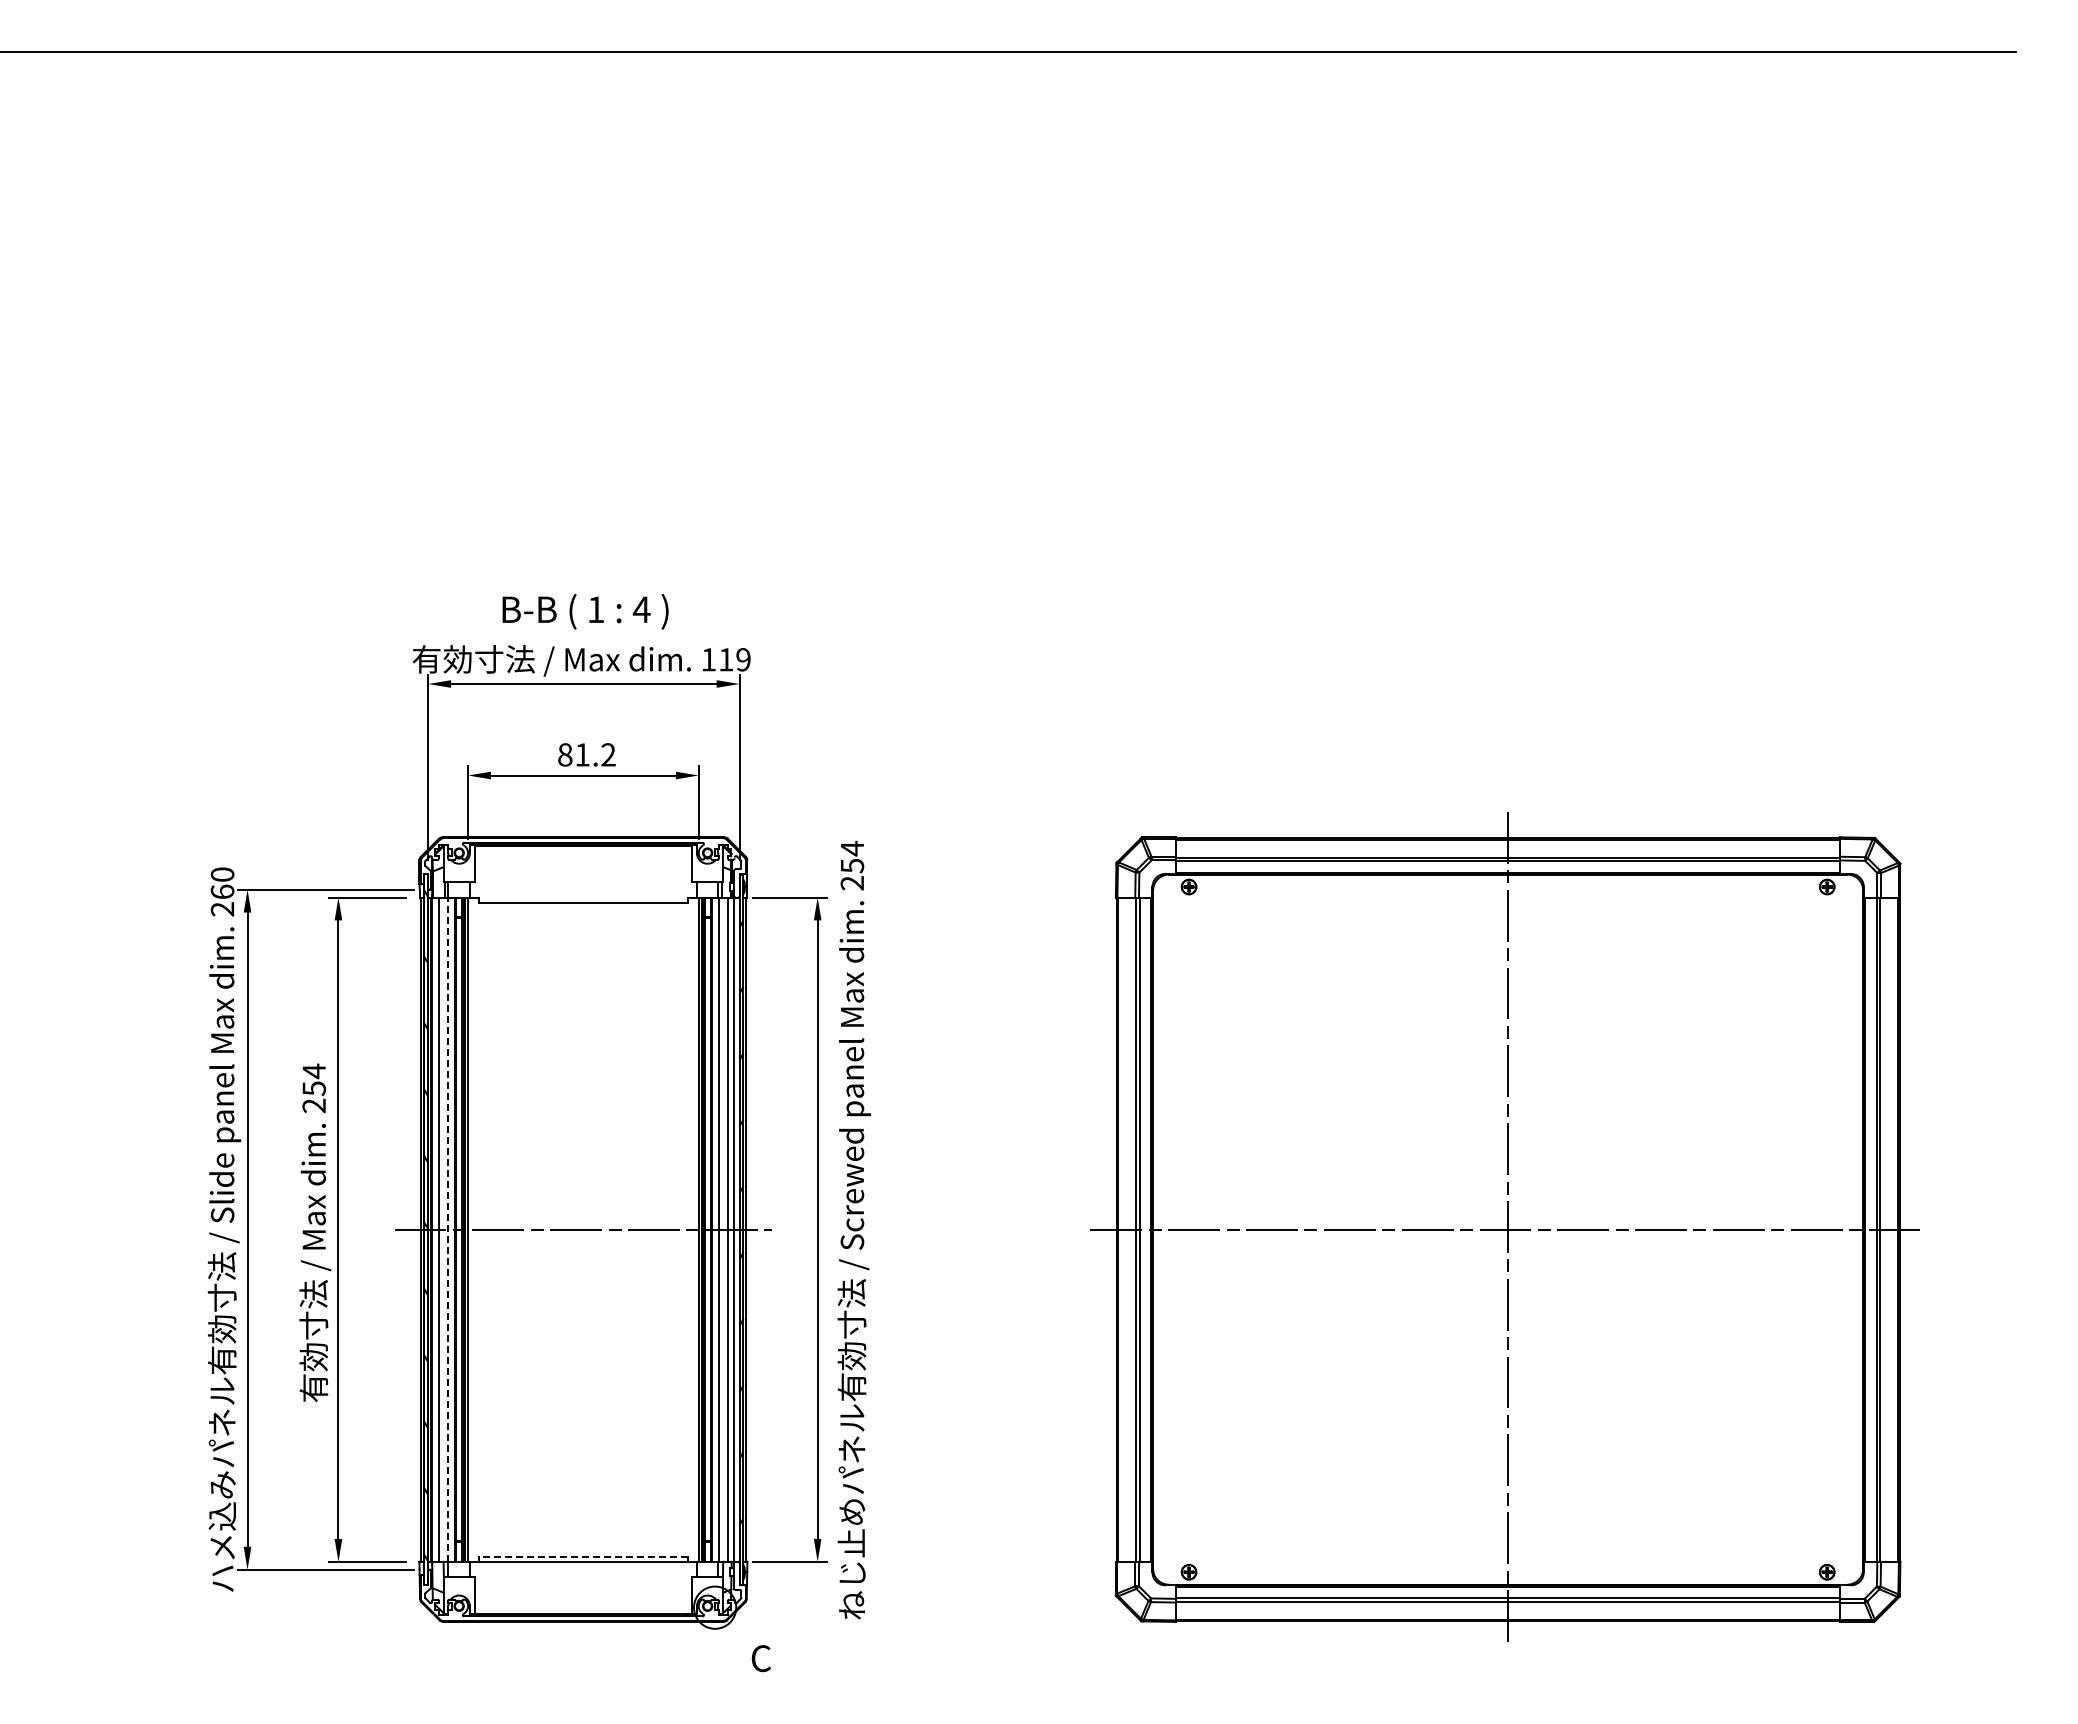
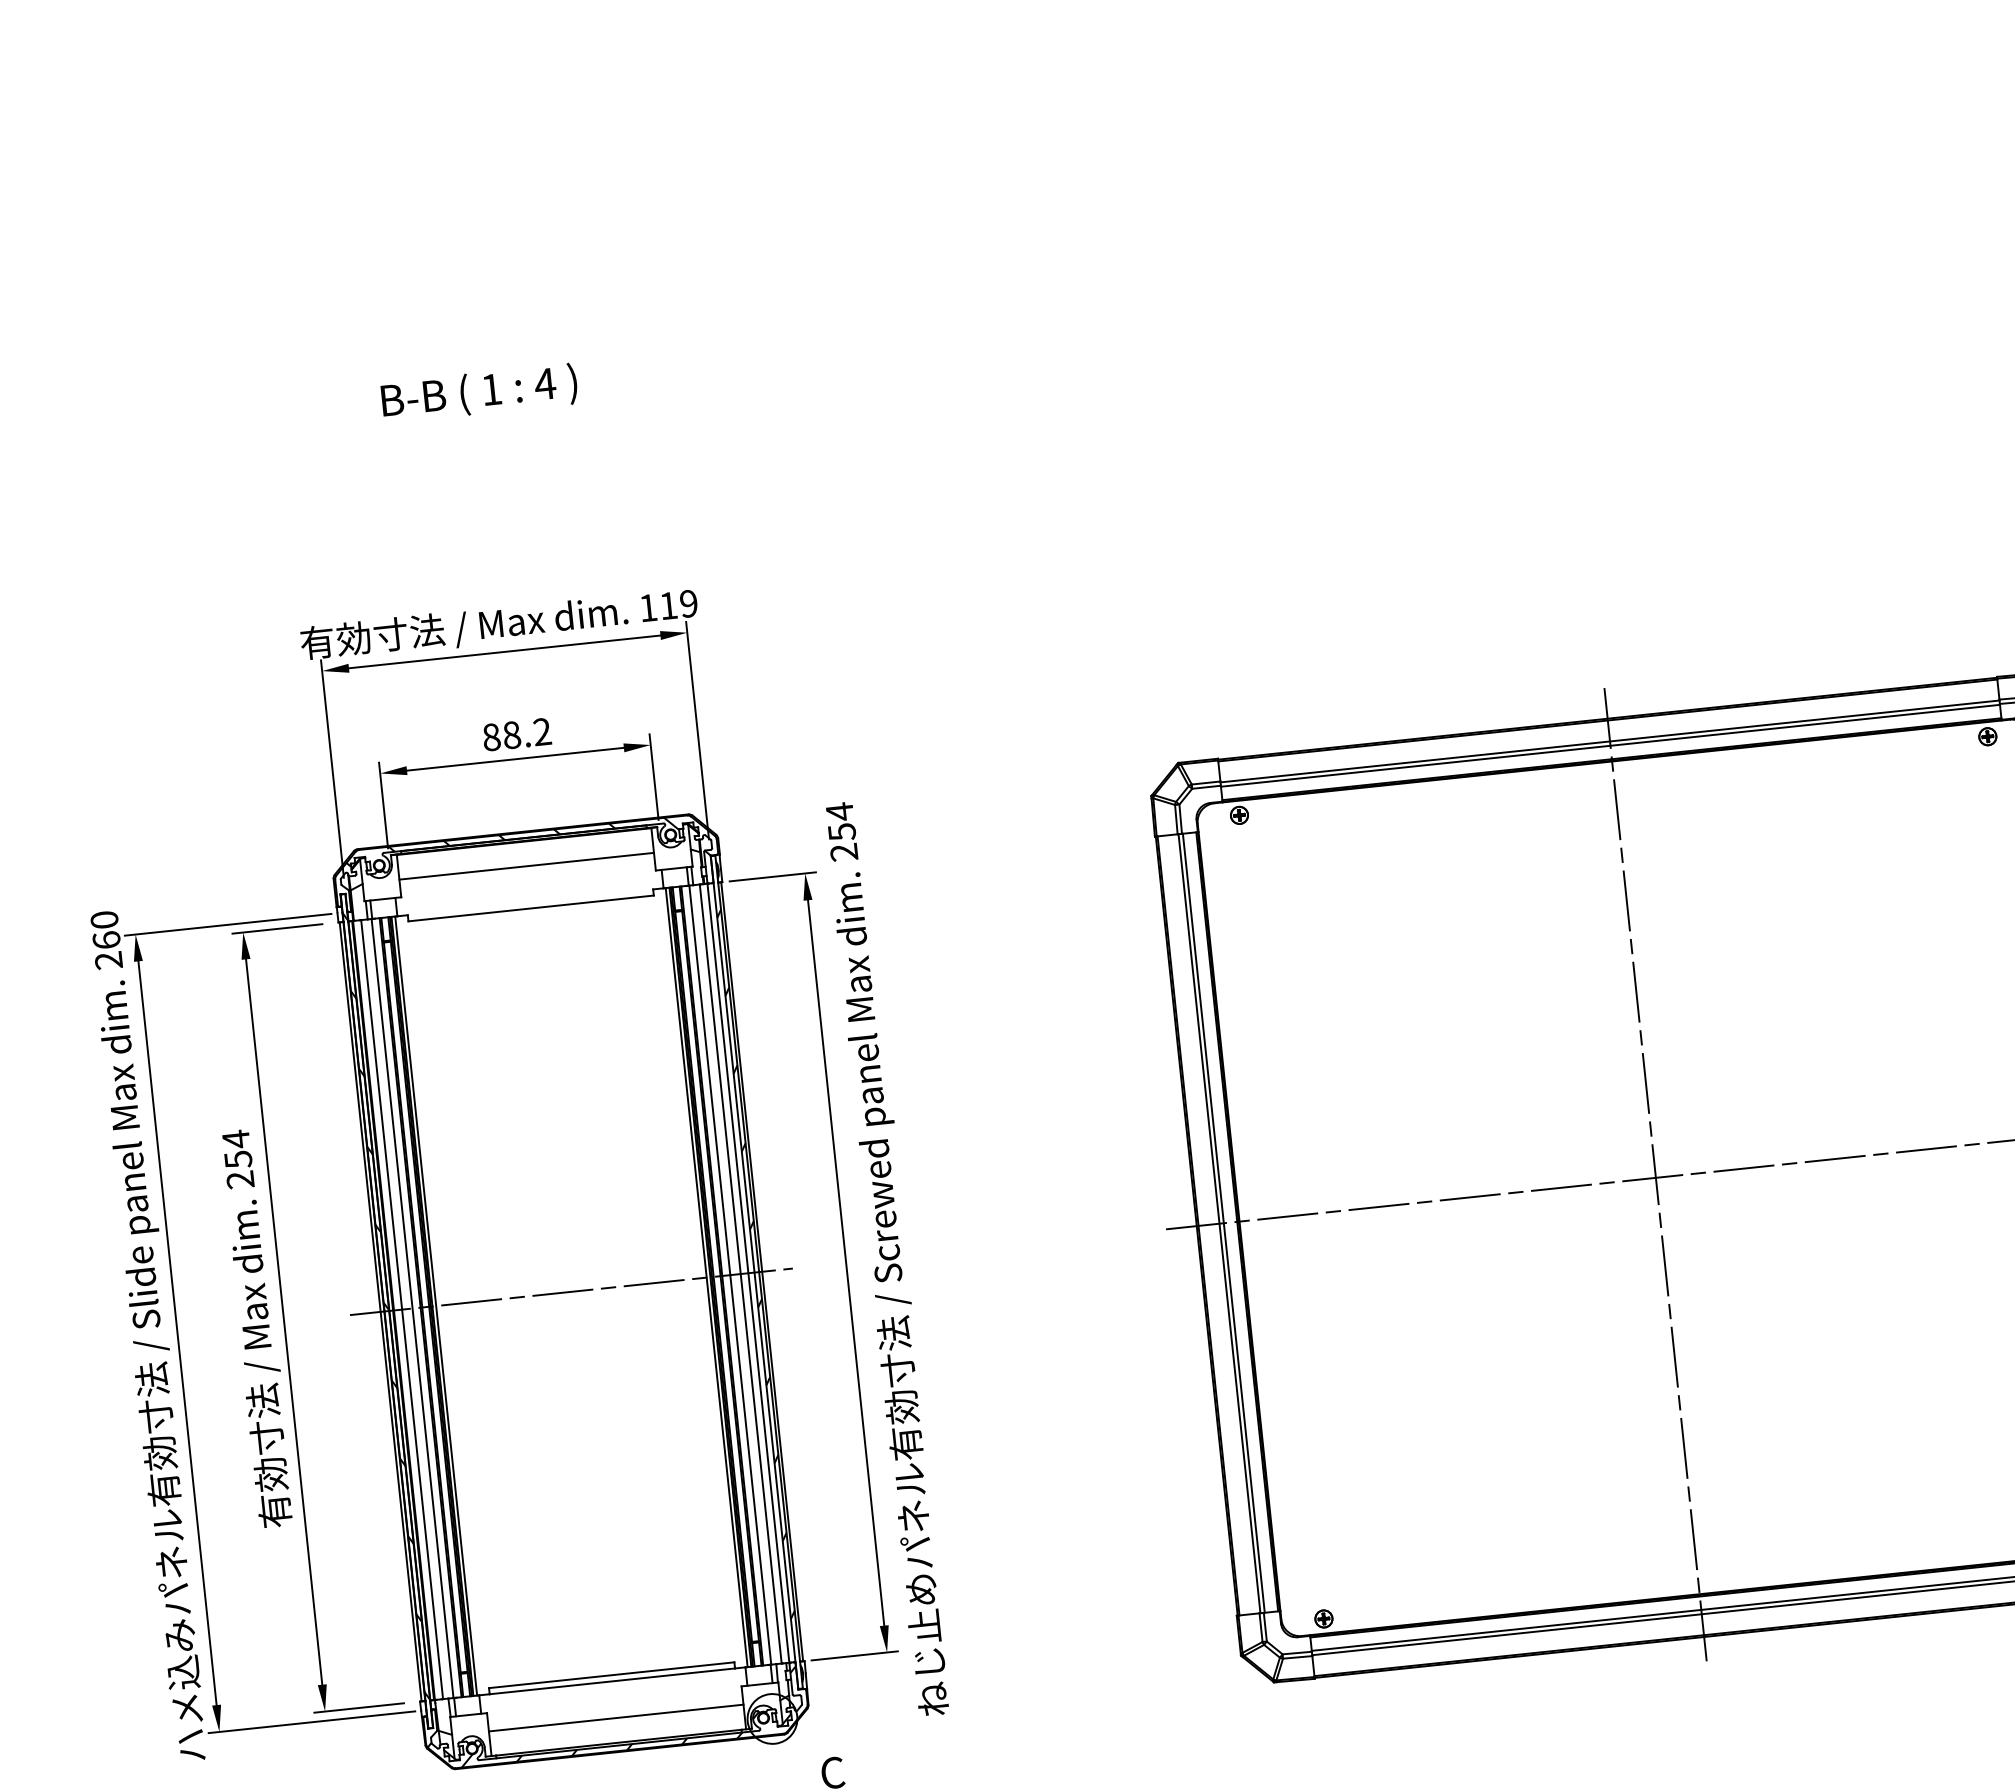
text: (585, 611) -> (479, 393), moved
text: (582, 754) -> (511, 734), 81.2 -> 88.2
hatch: (585, 856) -> (527, 853), added
line: (582, 866) -> (525, 866), added
line: (447, 1229) -> (412, 1308), dashed -> solid
line: (583, 1556) -> (611, 1675), dashed -> solid
hatch: (580, 1593) -> (612, 1718), added
line: (582, 1593) -> (615, 1718), added

